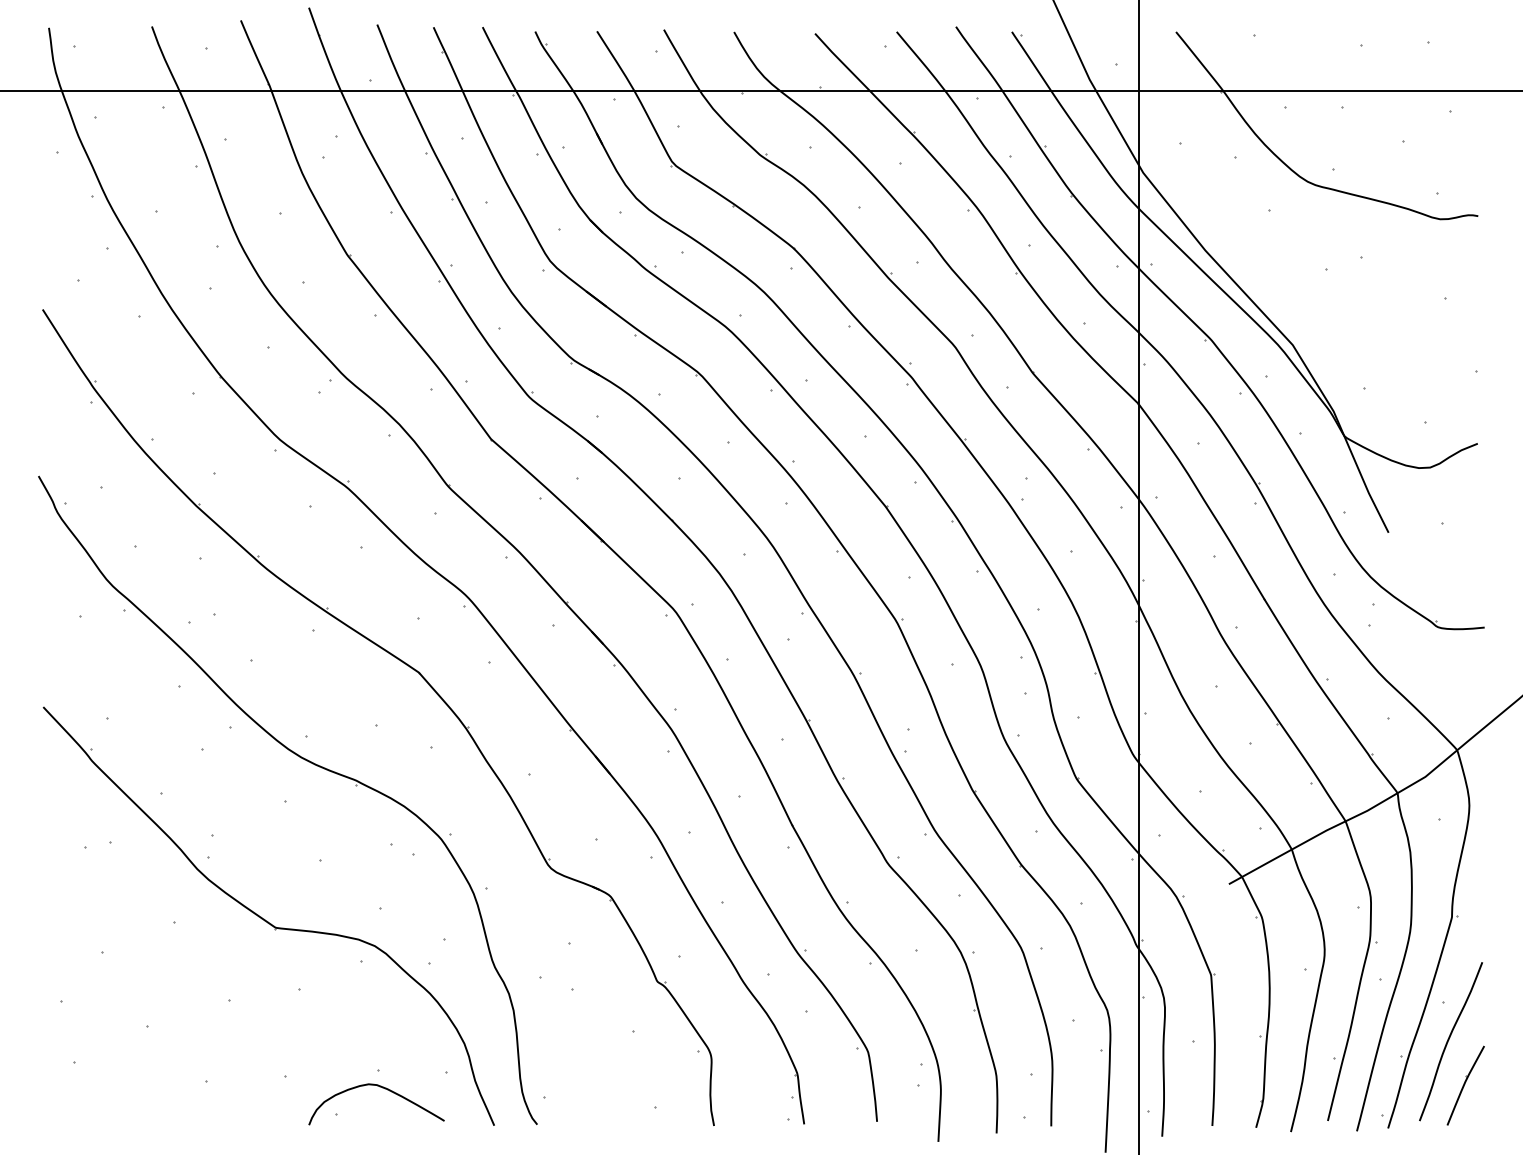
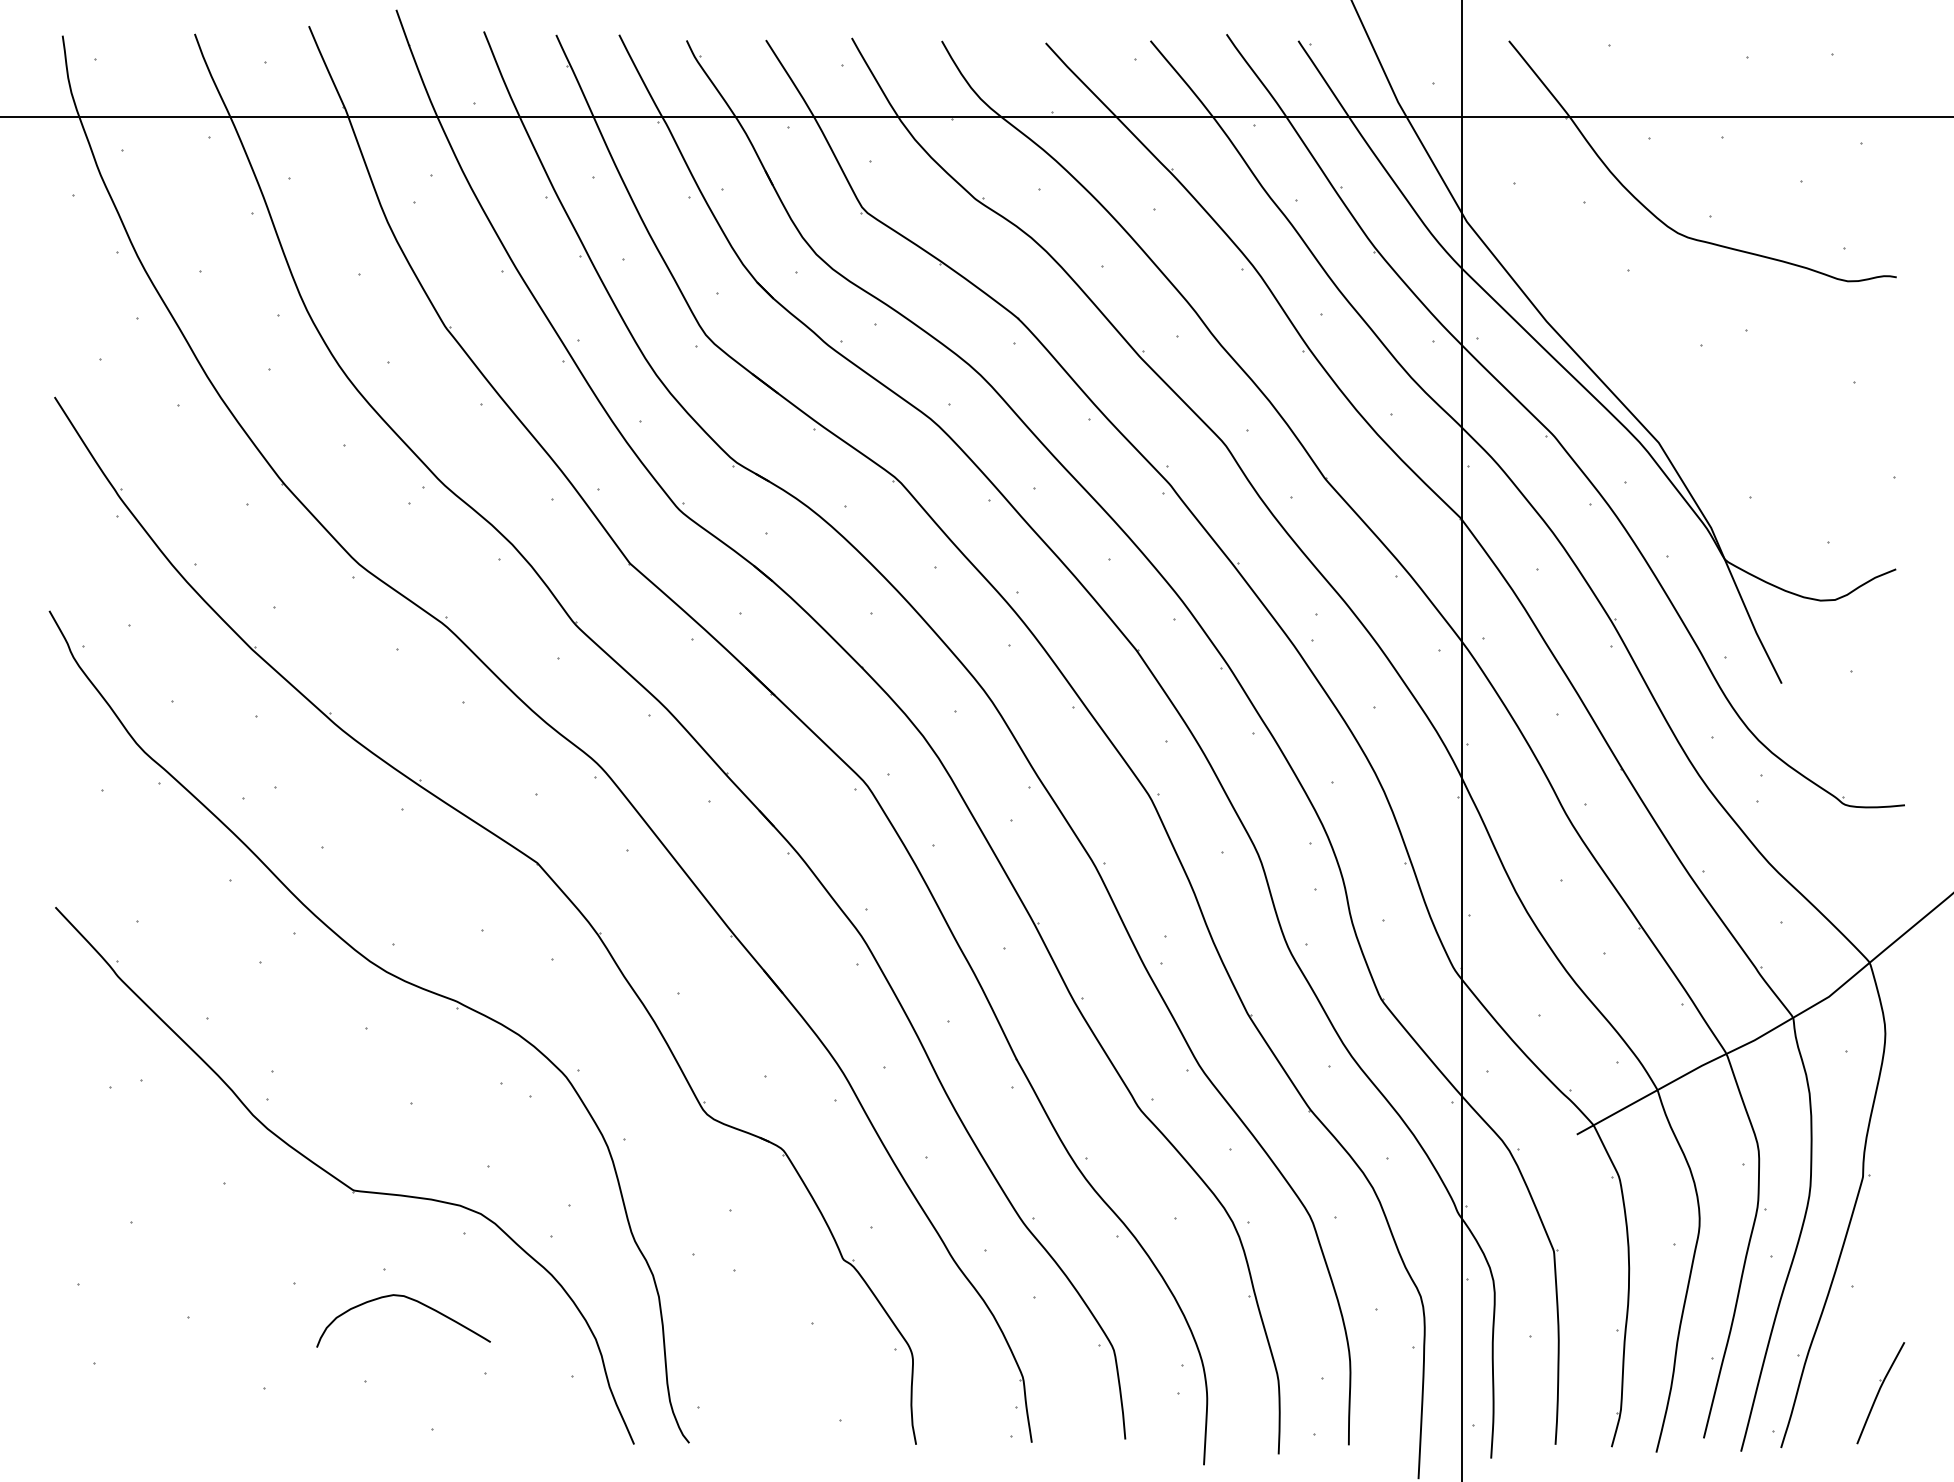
curve: (1449, 1040) -> (1859, 1335), removed
curve: (382, 1088) -> (411, 1300), moved

